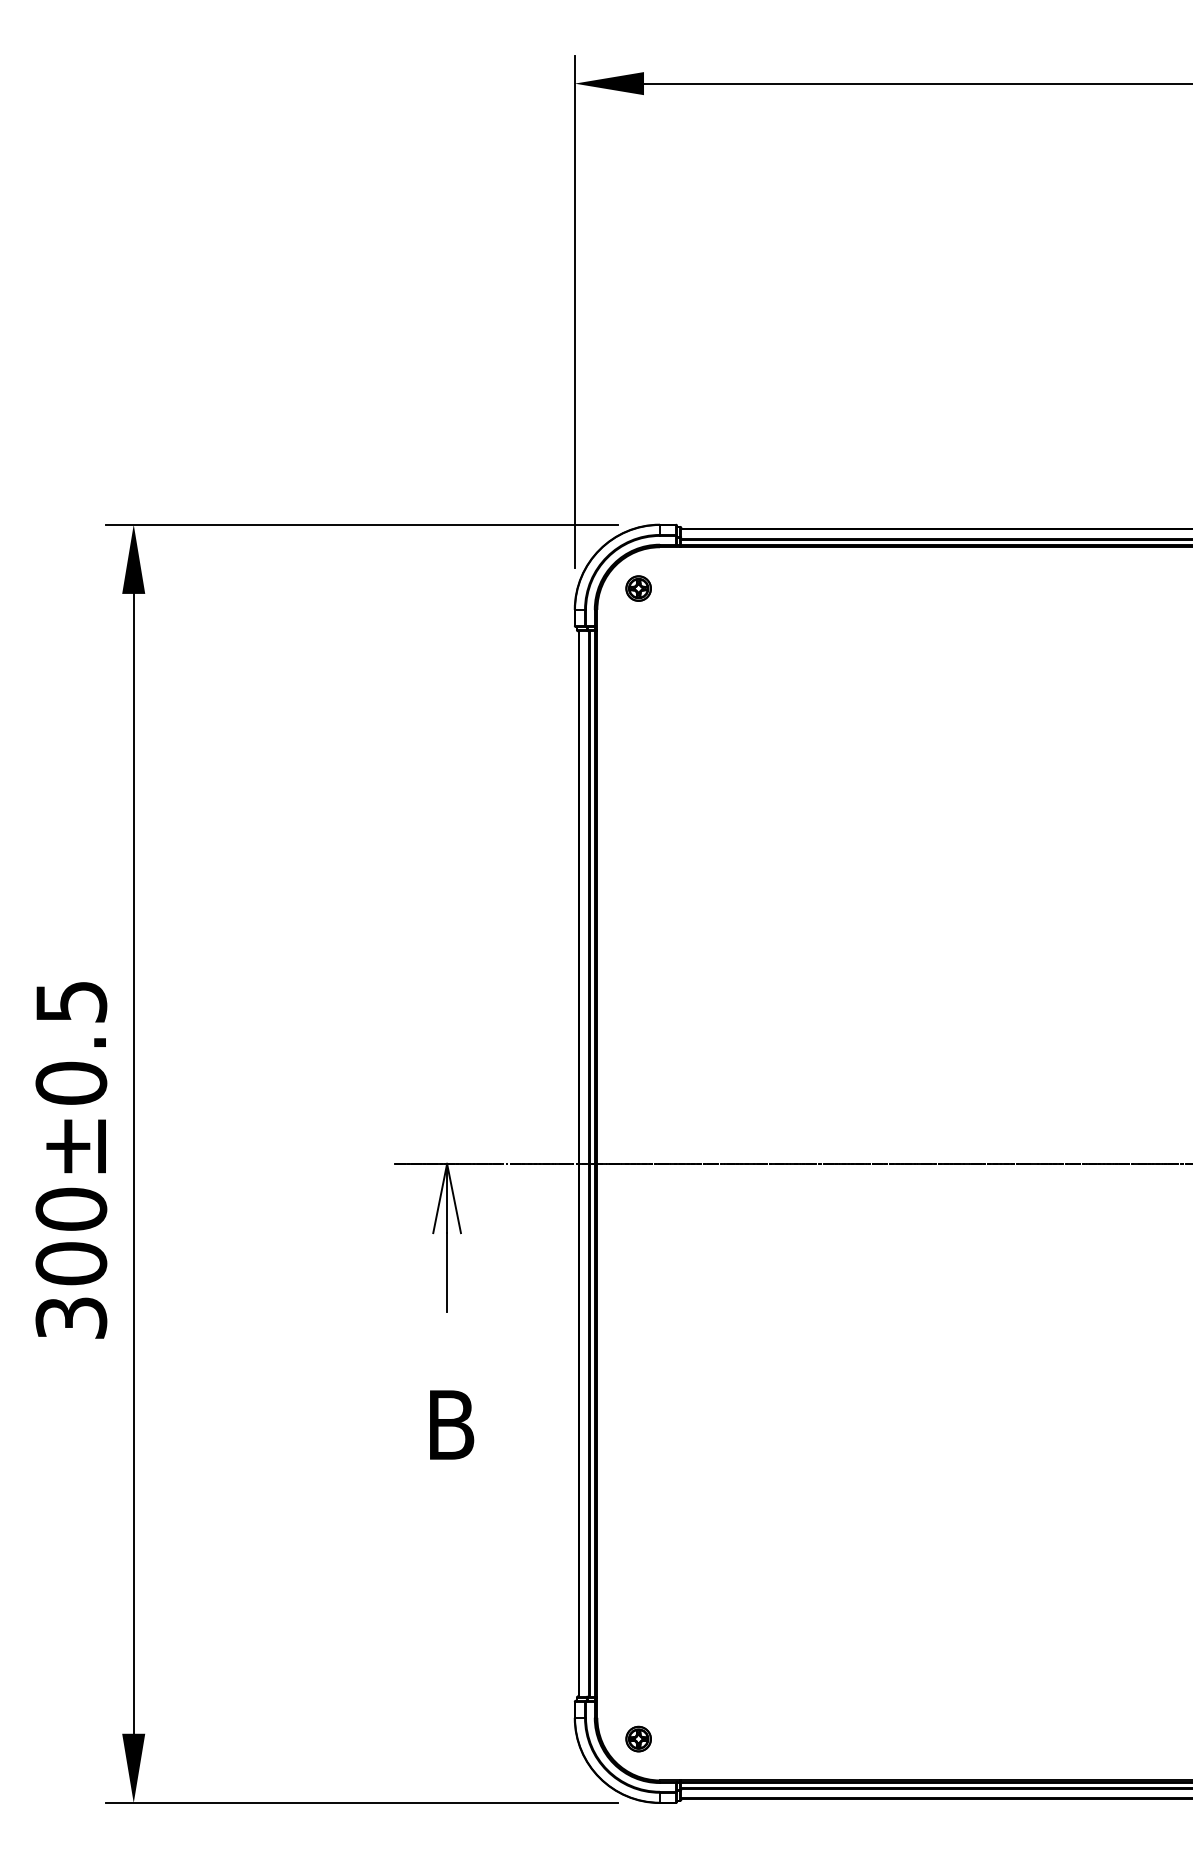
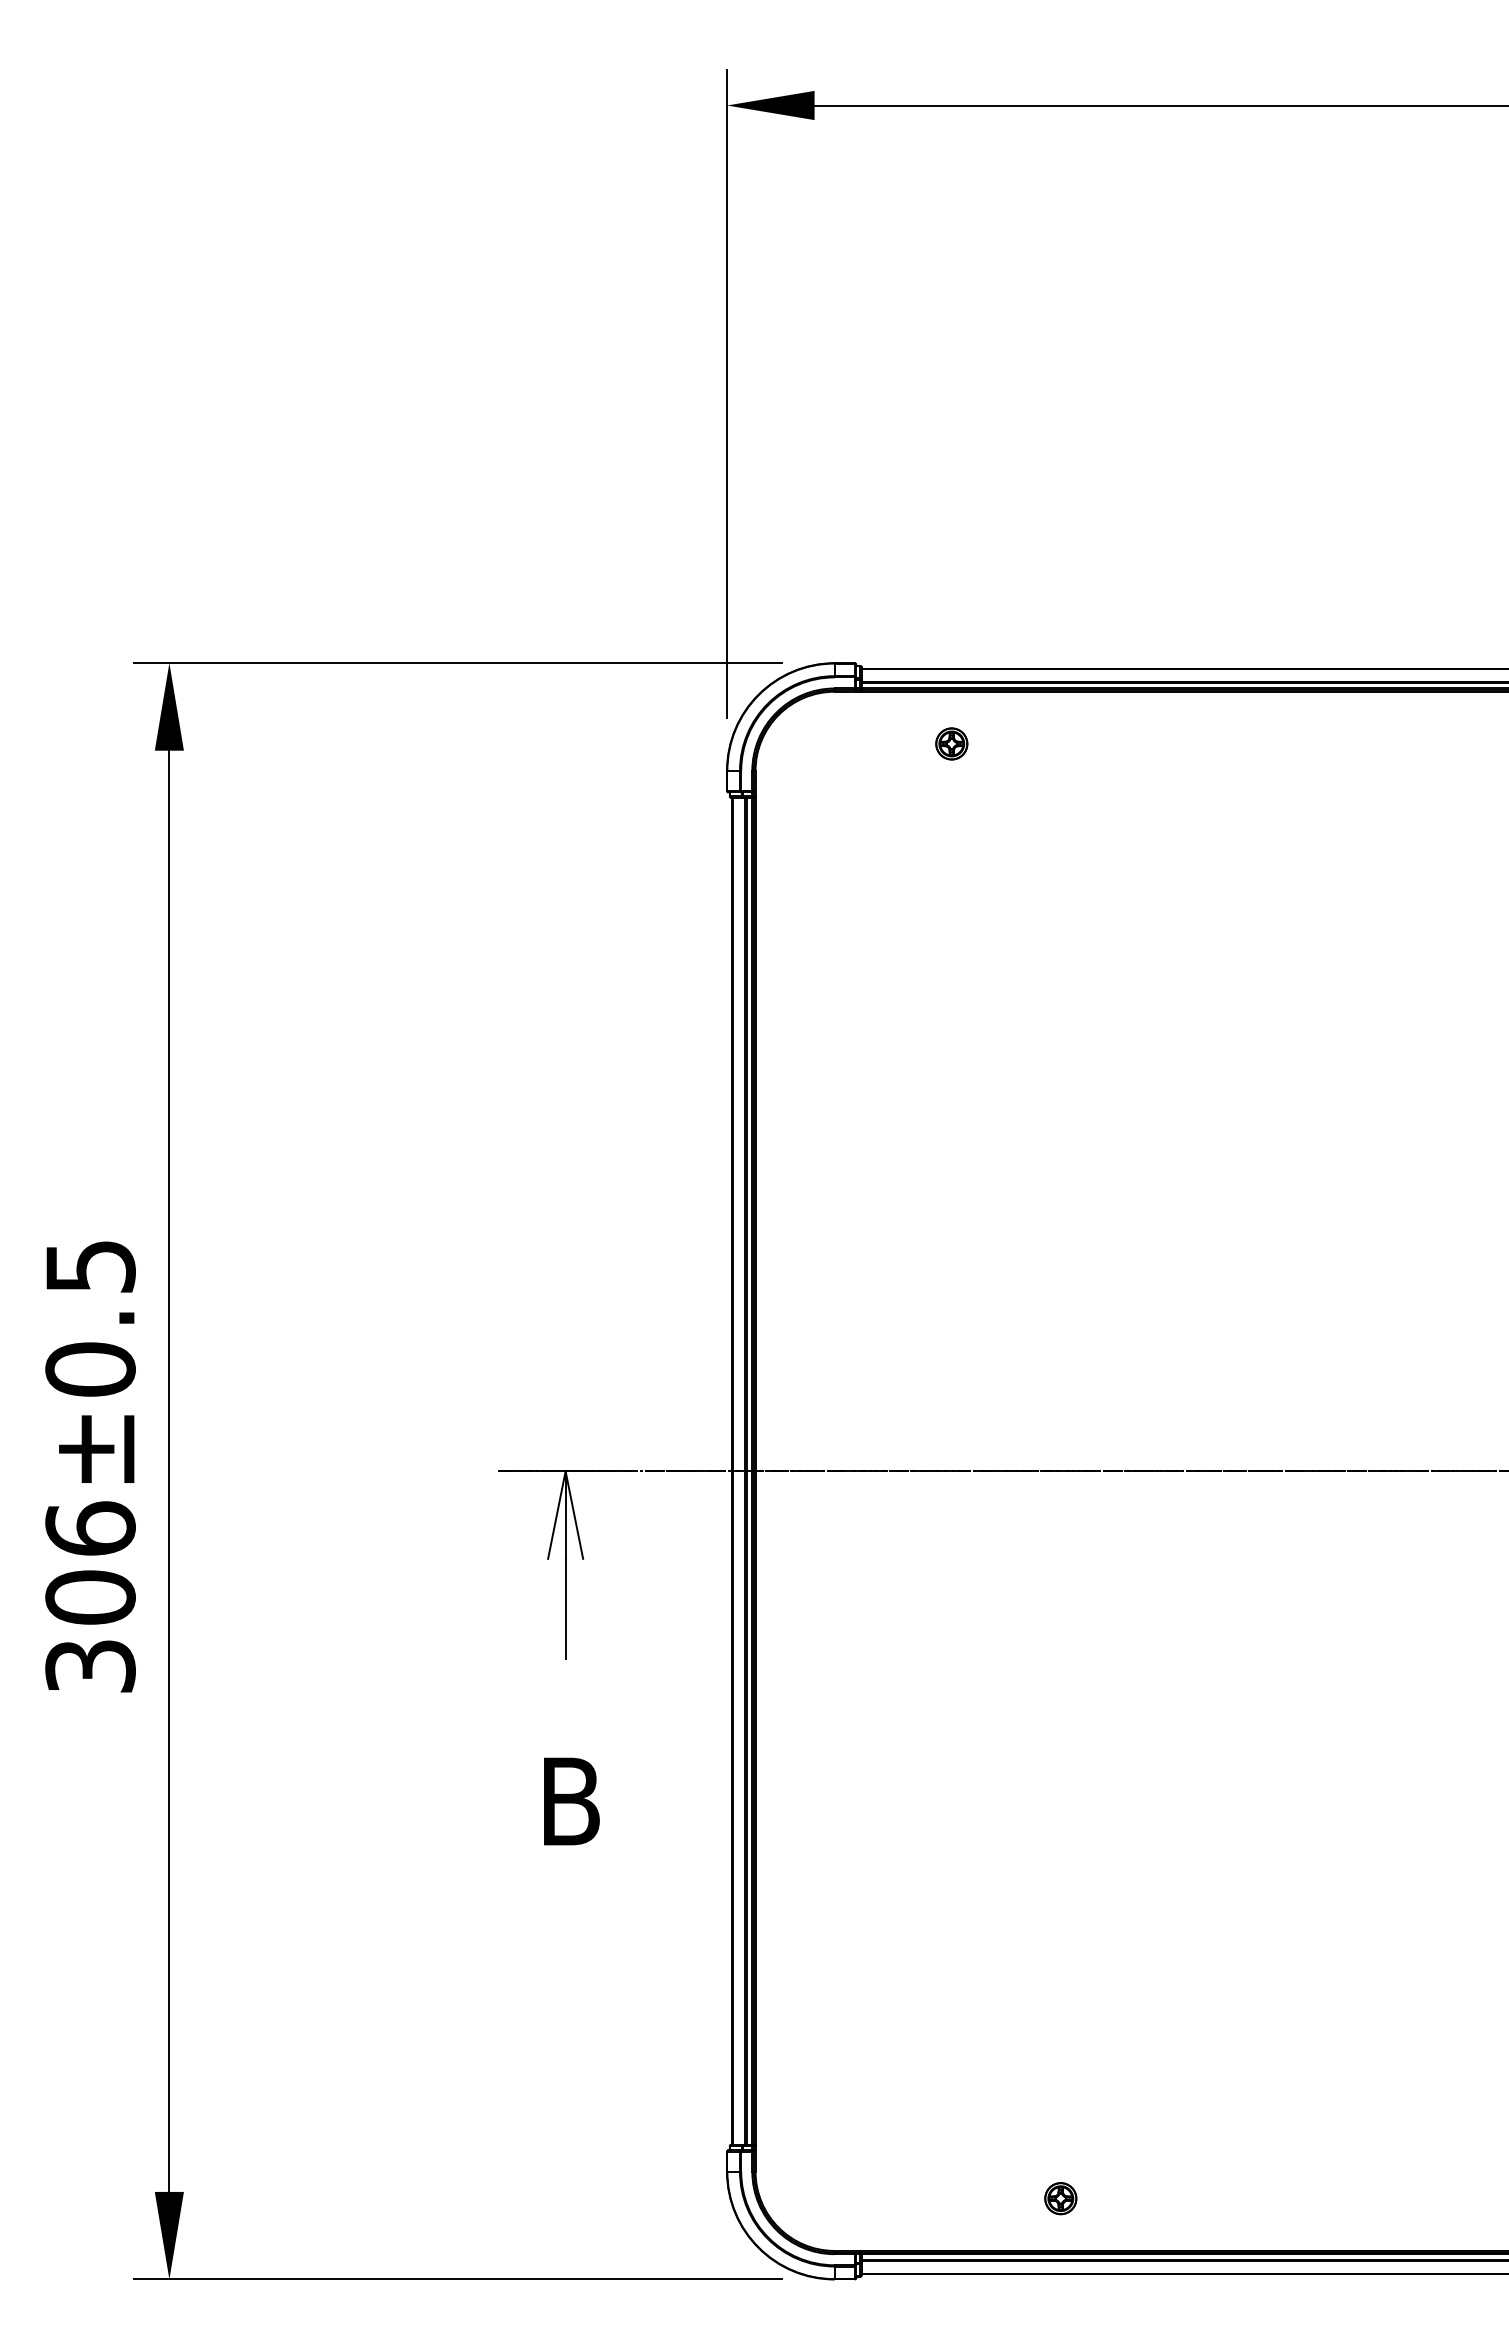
part: (638, 588) -> (951, 743), moved
text: (71, 1209) -> (90, 1528), 300±0.5 -> 306±0.5
part: (638, 1738) -> (1060, 2198), moved

